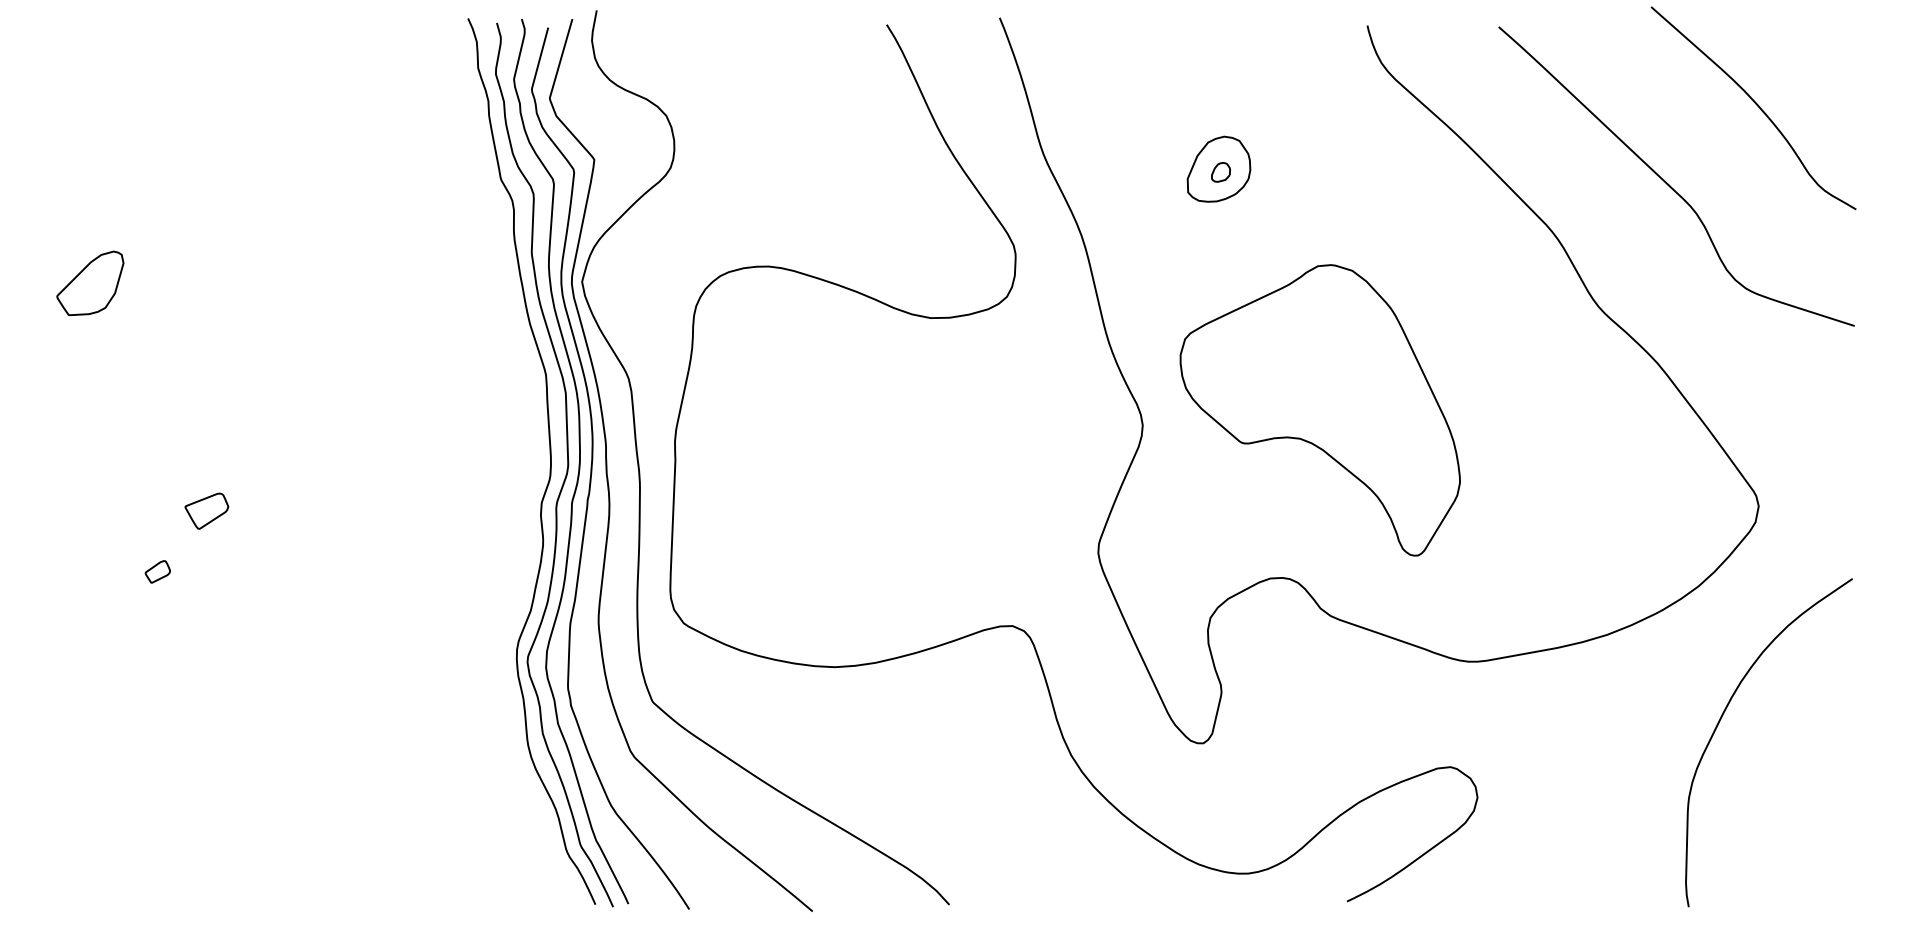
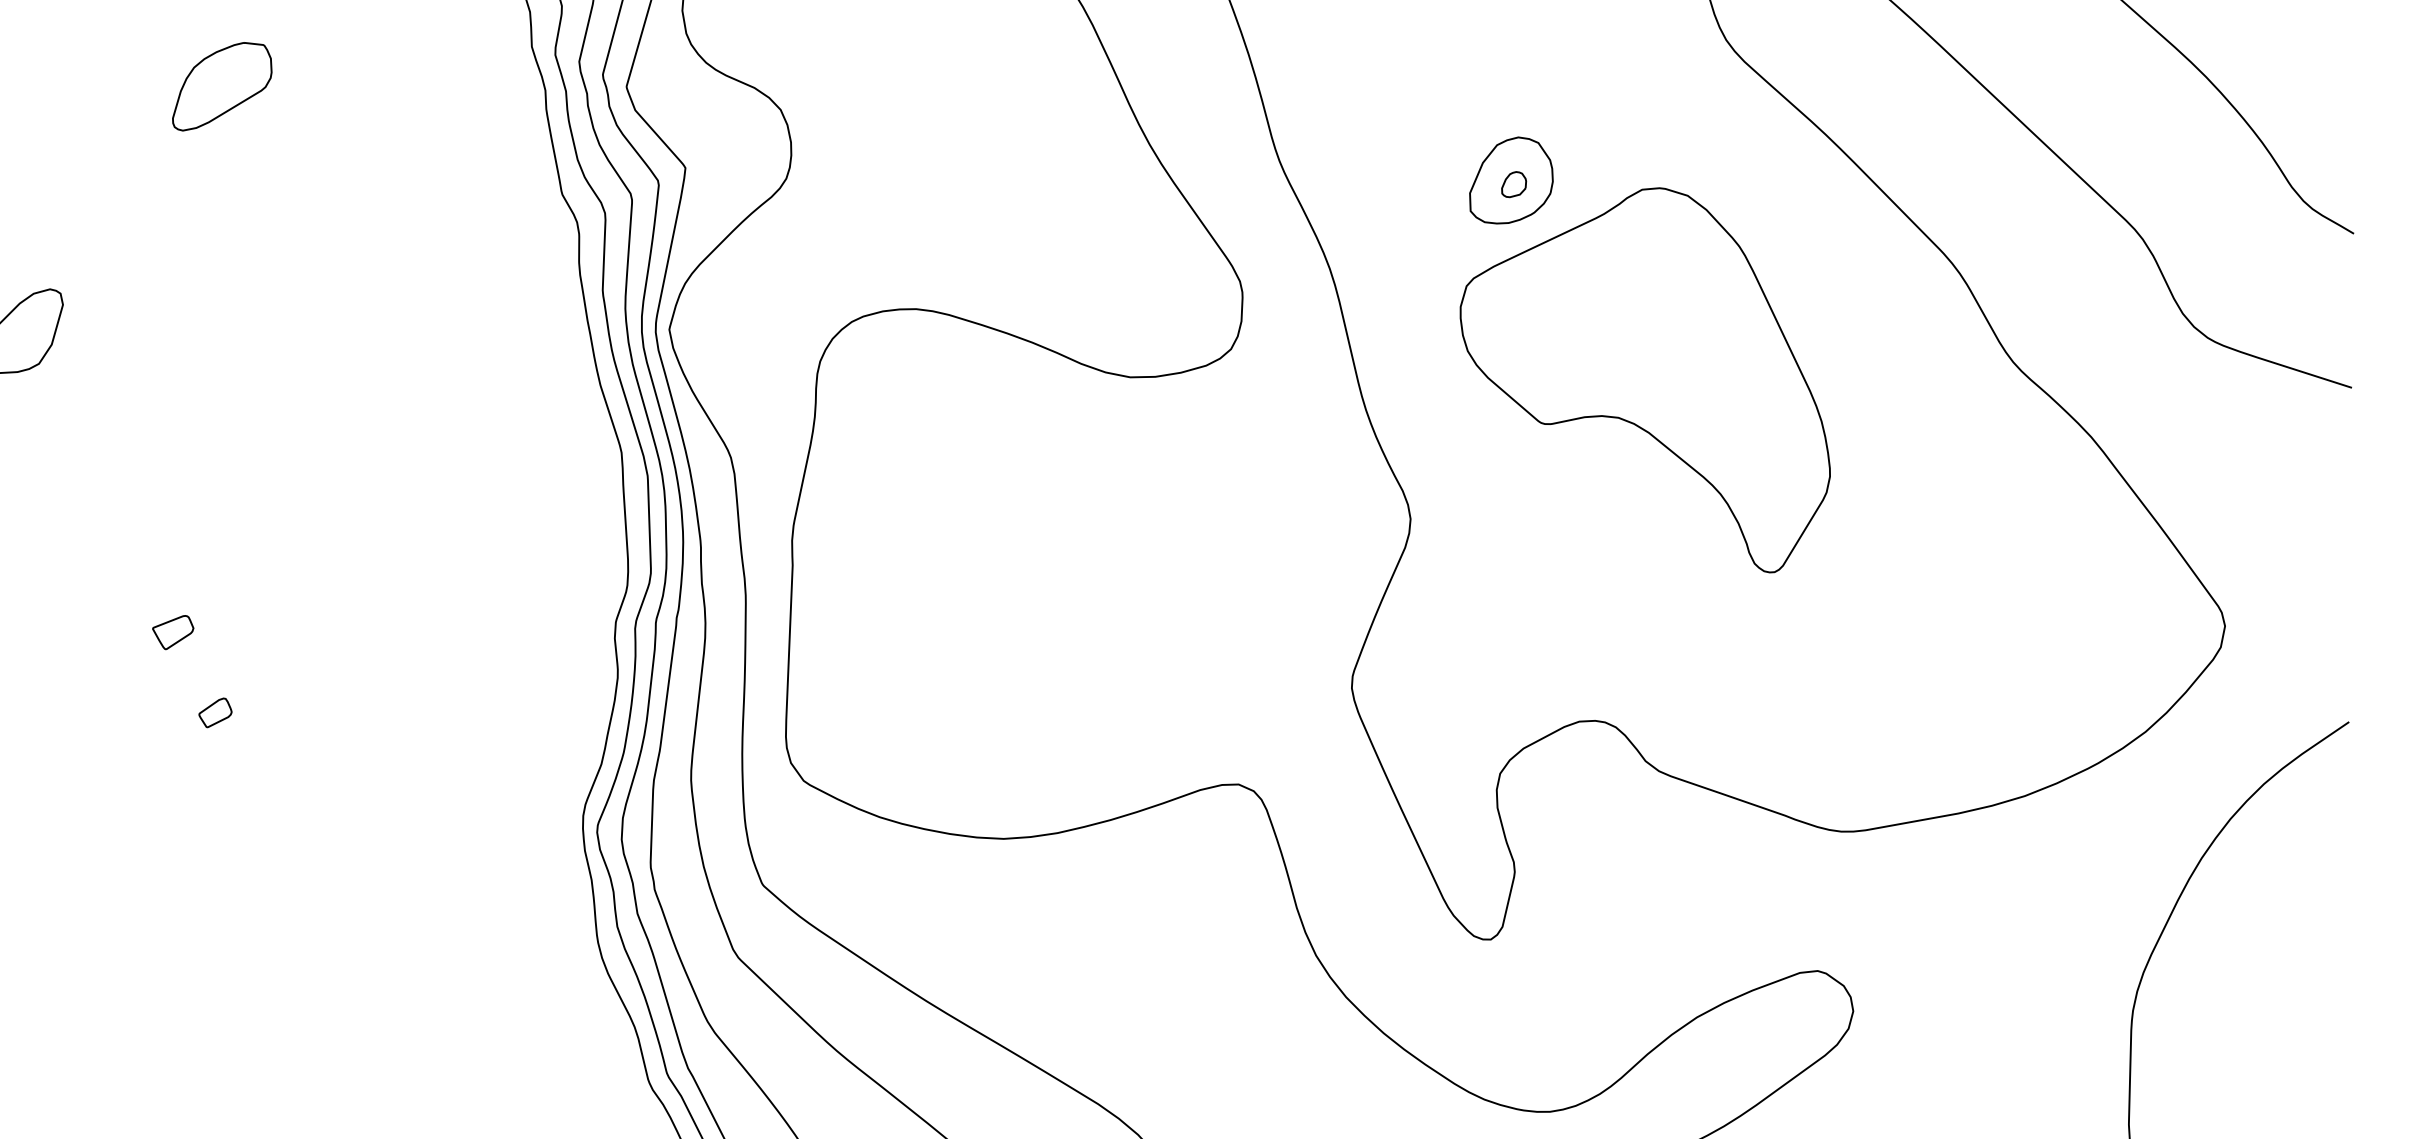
part: (243, 98) -> (221, 86), added
part: (1319, 410) -> (1644, 380), moved
part: (206, 510) -> (172, 631), size x0.71
part: (157, 571) -> (214, 712), moved

